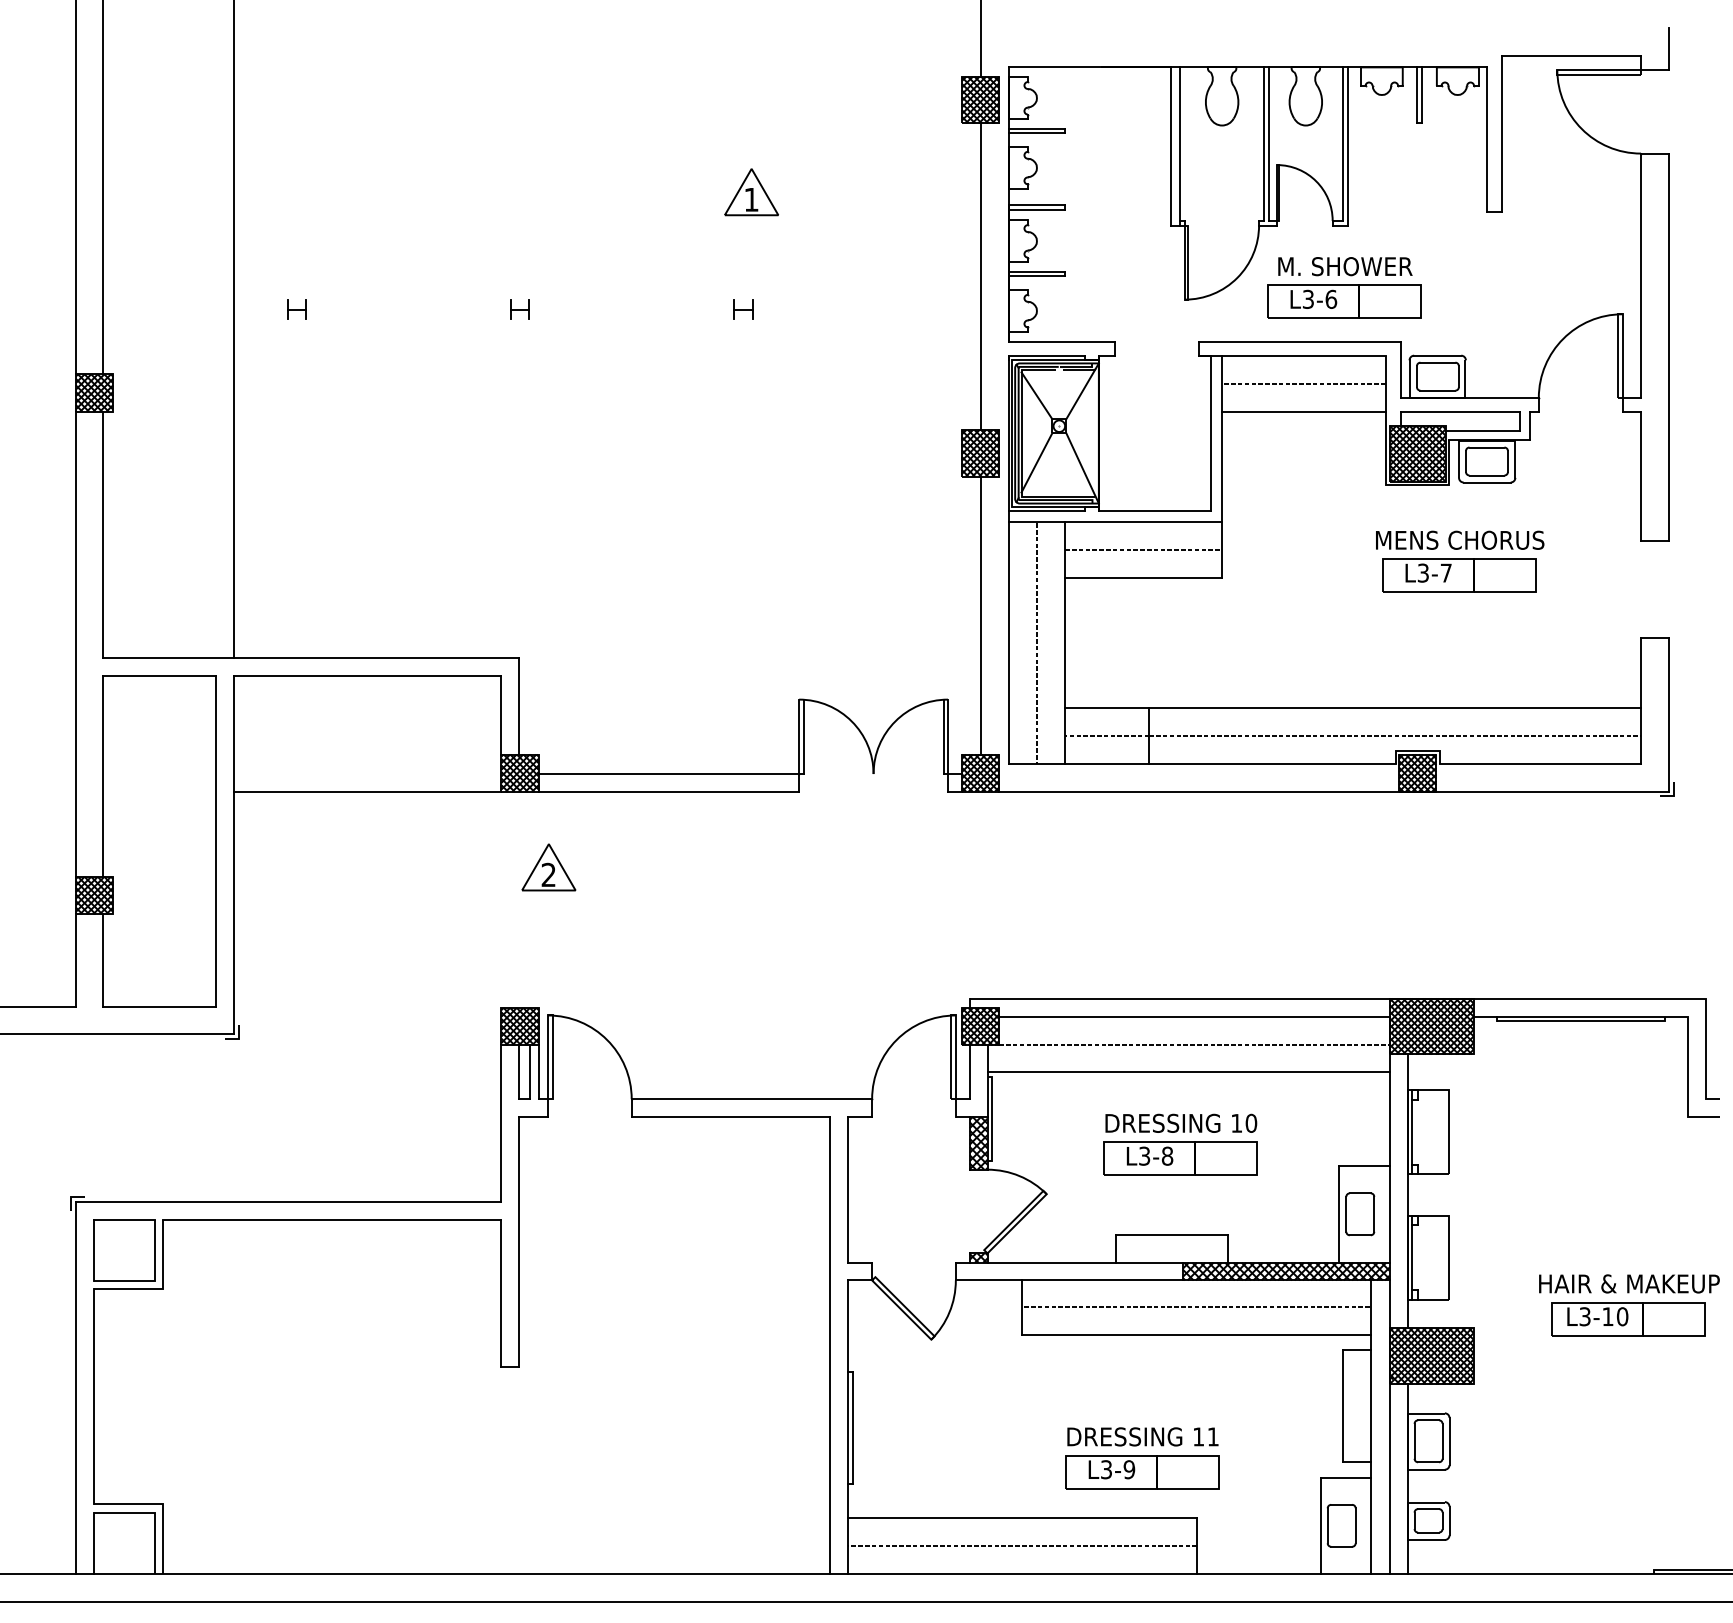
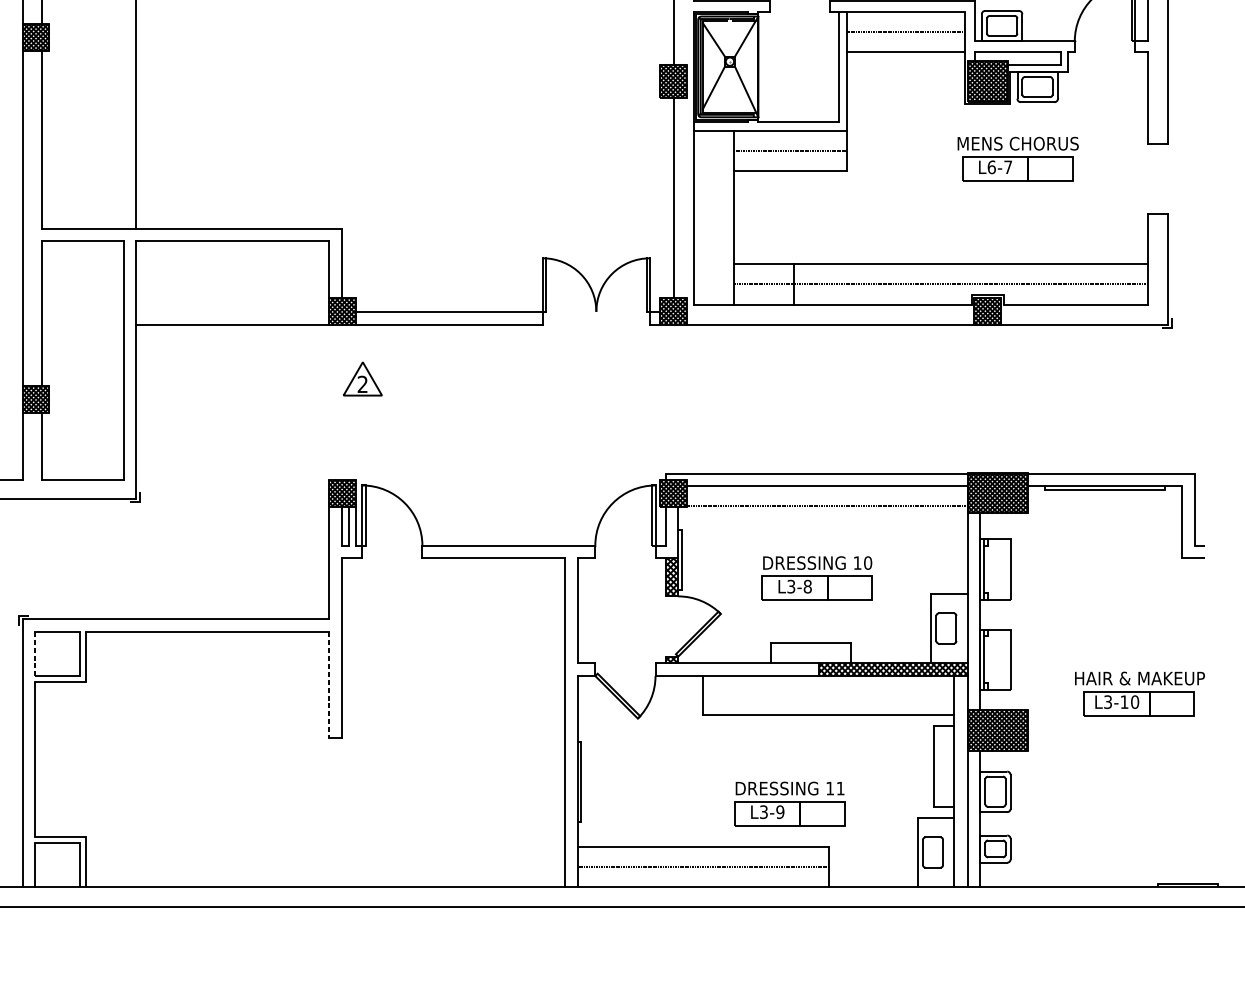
text: (1423, 572) -> (991, 166), L3-7 -> L6-7
line: (1037, 642) -> (714, 217), removed
line: (1188, 1072) -> (822, 526), removed
line: (93, 1250) -> (35, 654), solid -> dashed
line: (501, 1293) -> (328, 685), solid -> dashed
line: (1196, 1306) -> (828, 694), removed

